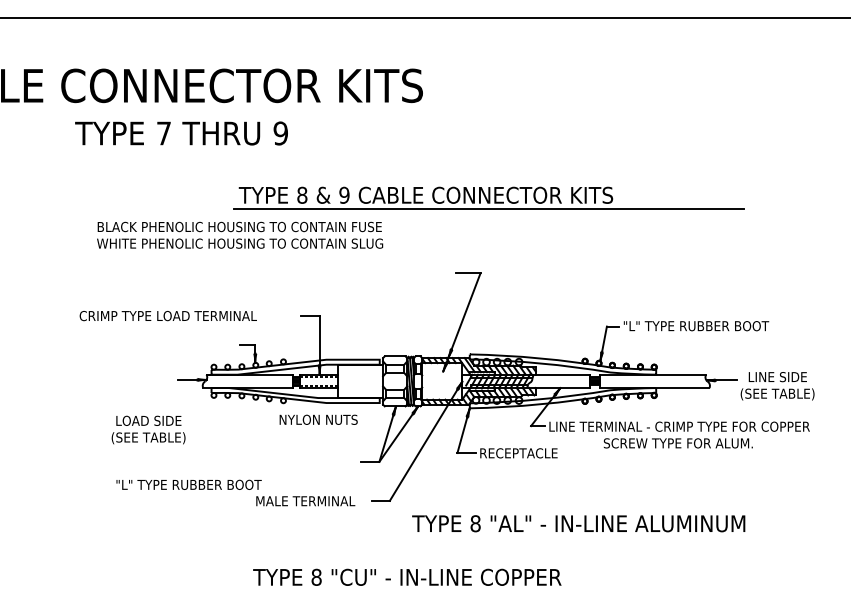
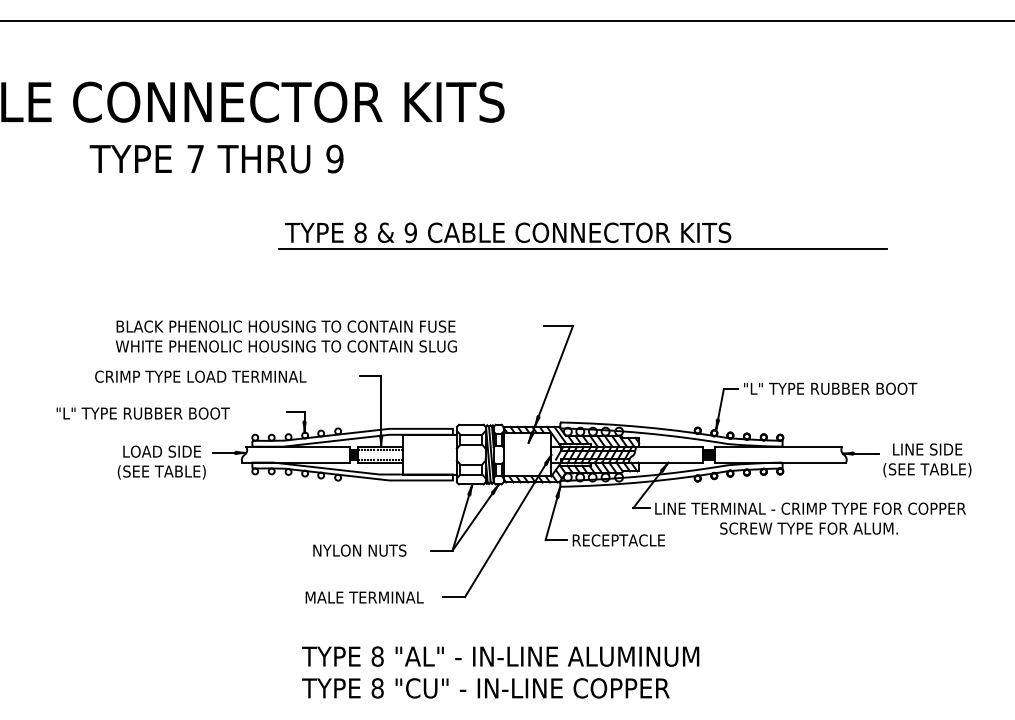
text: (240, 234) -> (286, 335), moved
text: (318, 419) -> (359, 550), moved
text: (148, 429) -> (161, 461), moved
text: (188, 484) -> (142, 413), moved
text: (578, 523) -> (500, 656), moved

